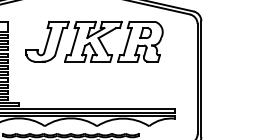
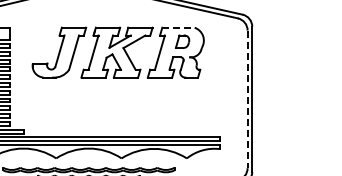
line: (143, 21) -> (179, 27), solid -> dashed
line: (197, 79) -> (247, 99), solid -> dashed

